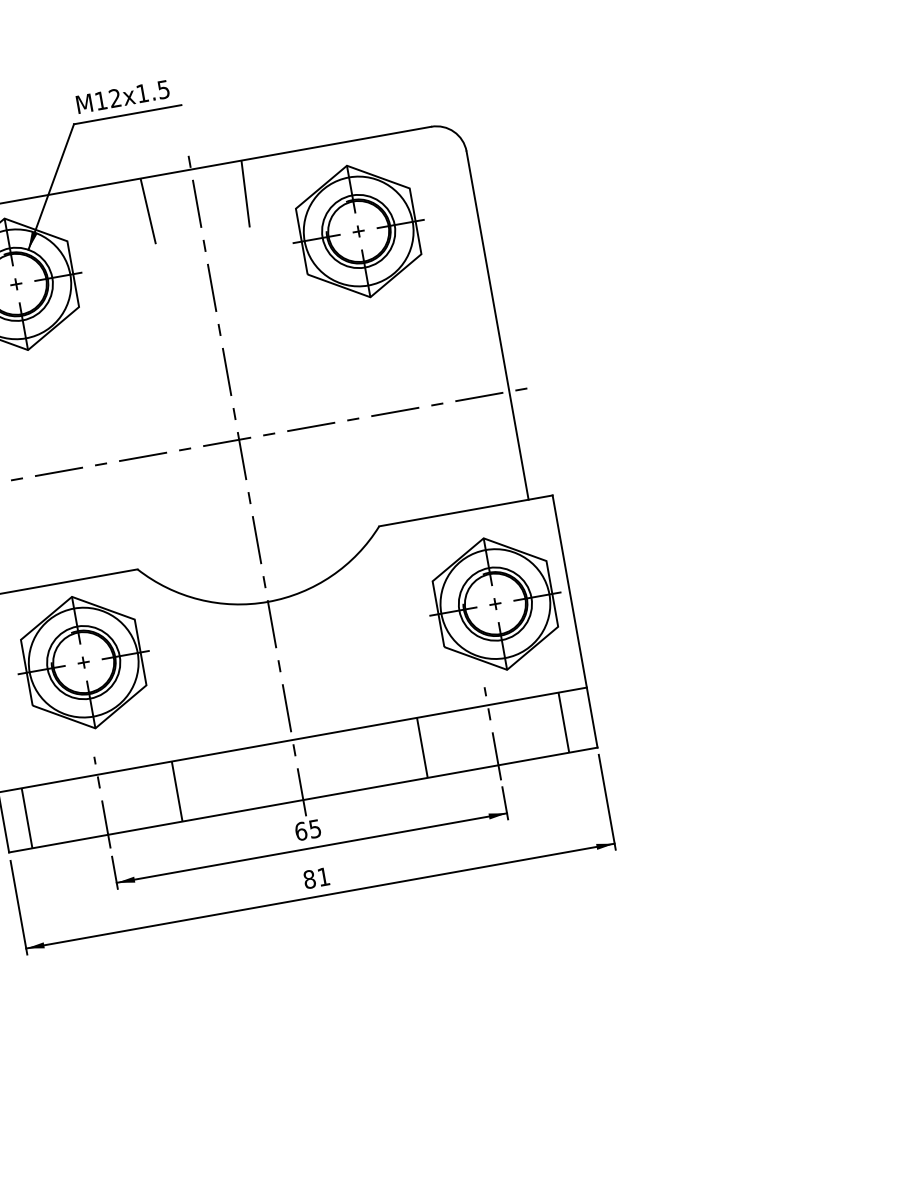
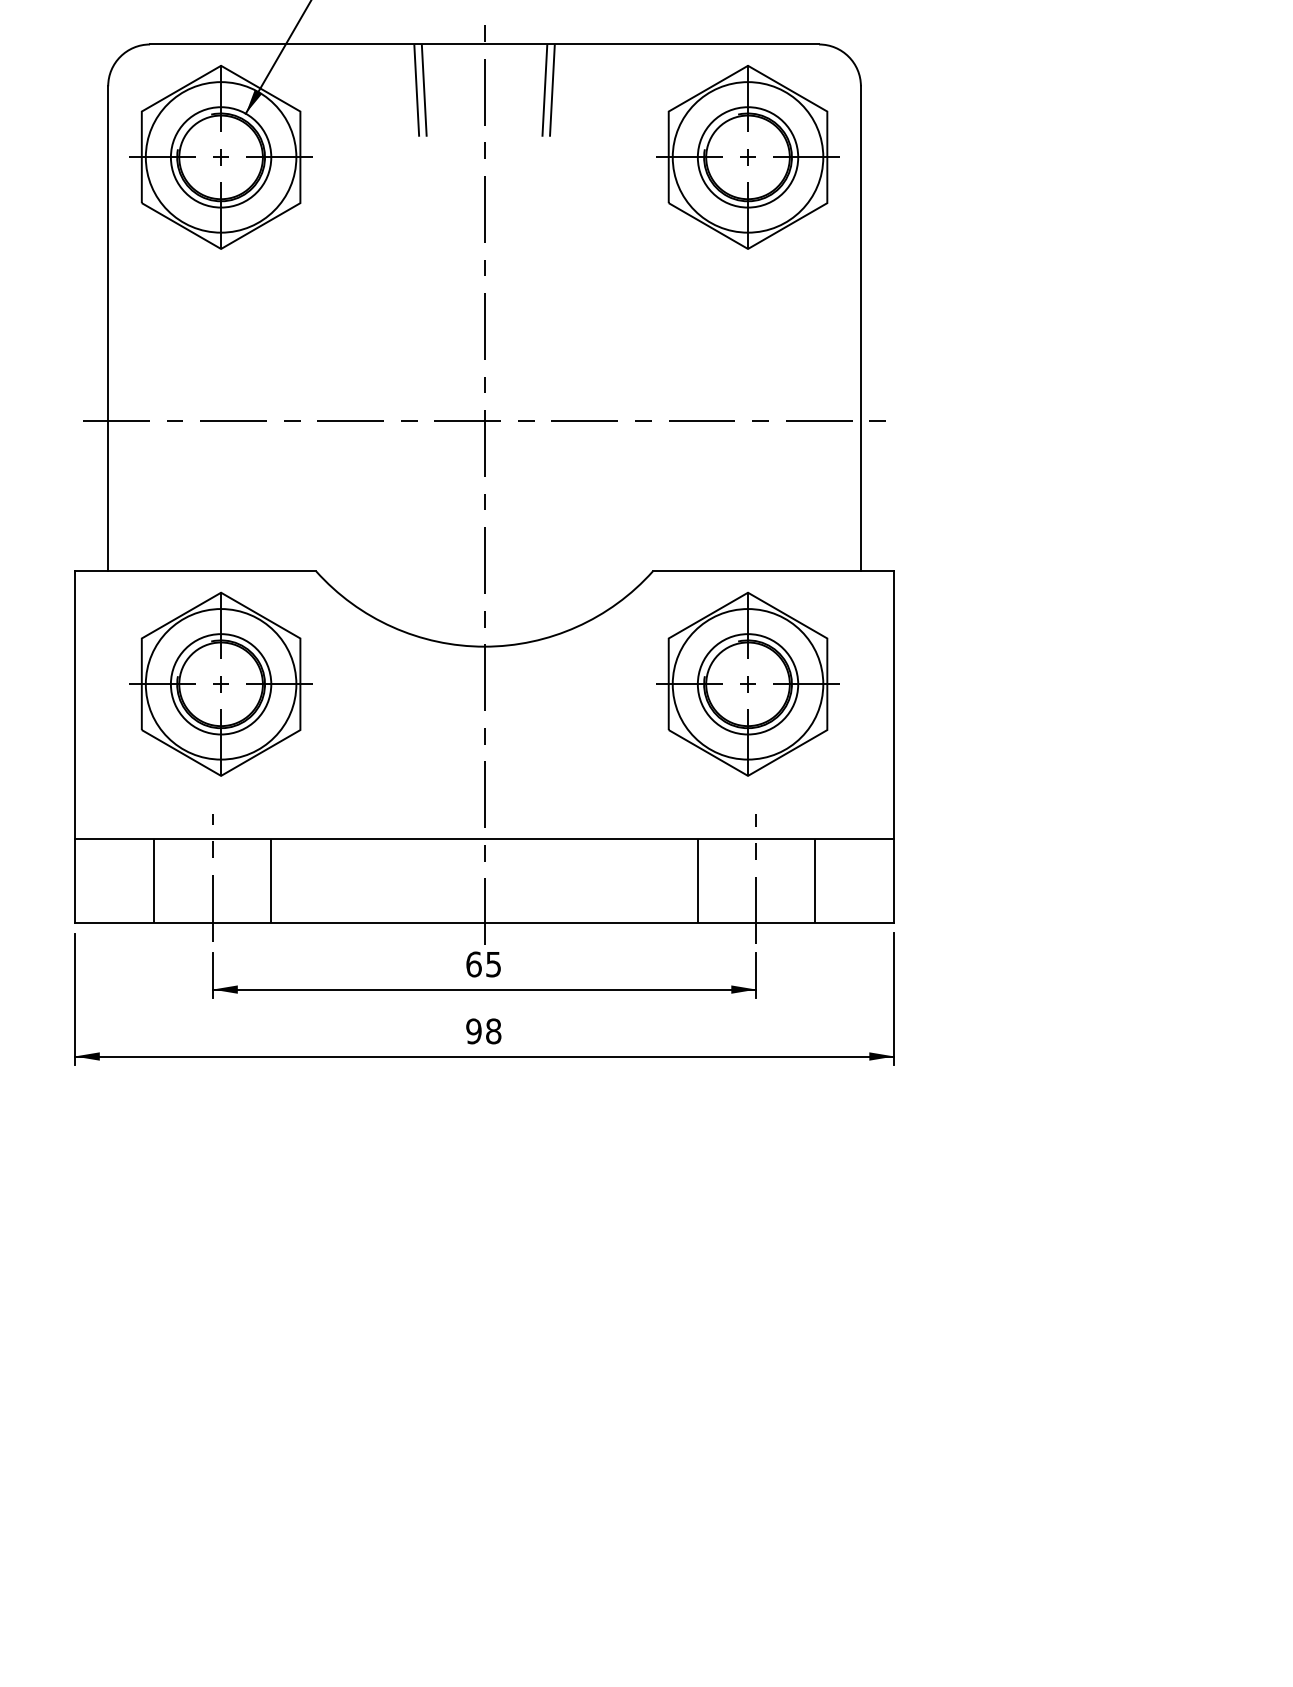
line: (239, 194) -> (544, 90), added
line: (153, 210) -> (423, 90), added
part: (358, 231) -> (747, 157), moved
part: (494, 603) -> (747, 683), moved
line: (563, 722) -> (814, 880), moved
line: (422, 747) -> (697, 880), moved
line: (177, 791) -> (271, 880), moved
line: (27, 817) -> (154, 880), moved
text: (316, 878) -> (483, 1031), 81 -> 98

